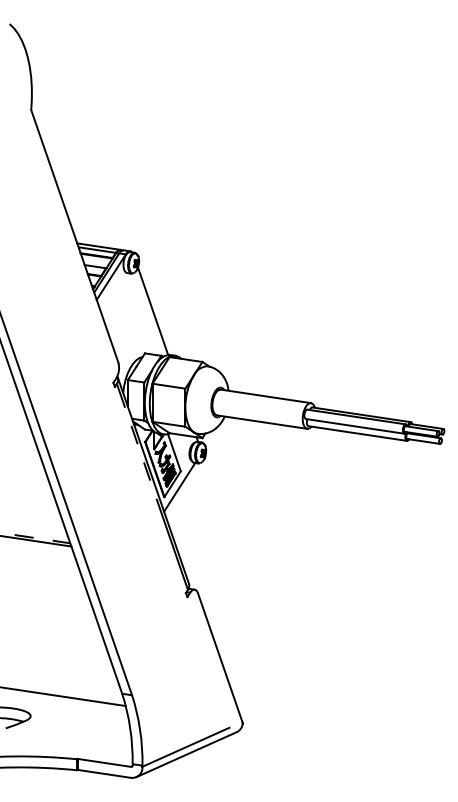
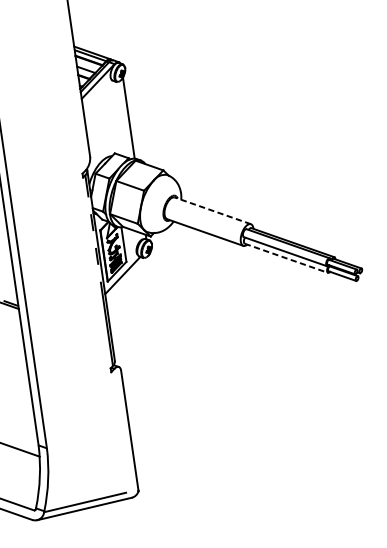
line: (265, 396) -> (212, 210), solid -> dashed
line: (357, 433) -> (286, 258), solid -> dashed

